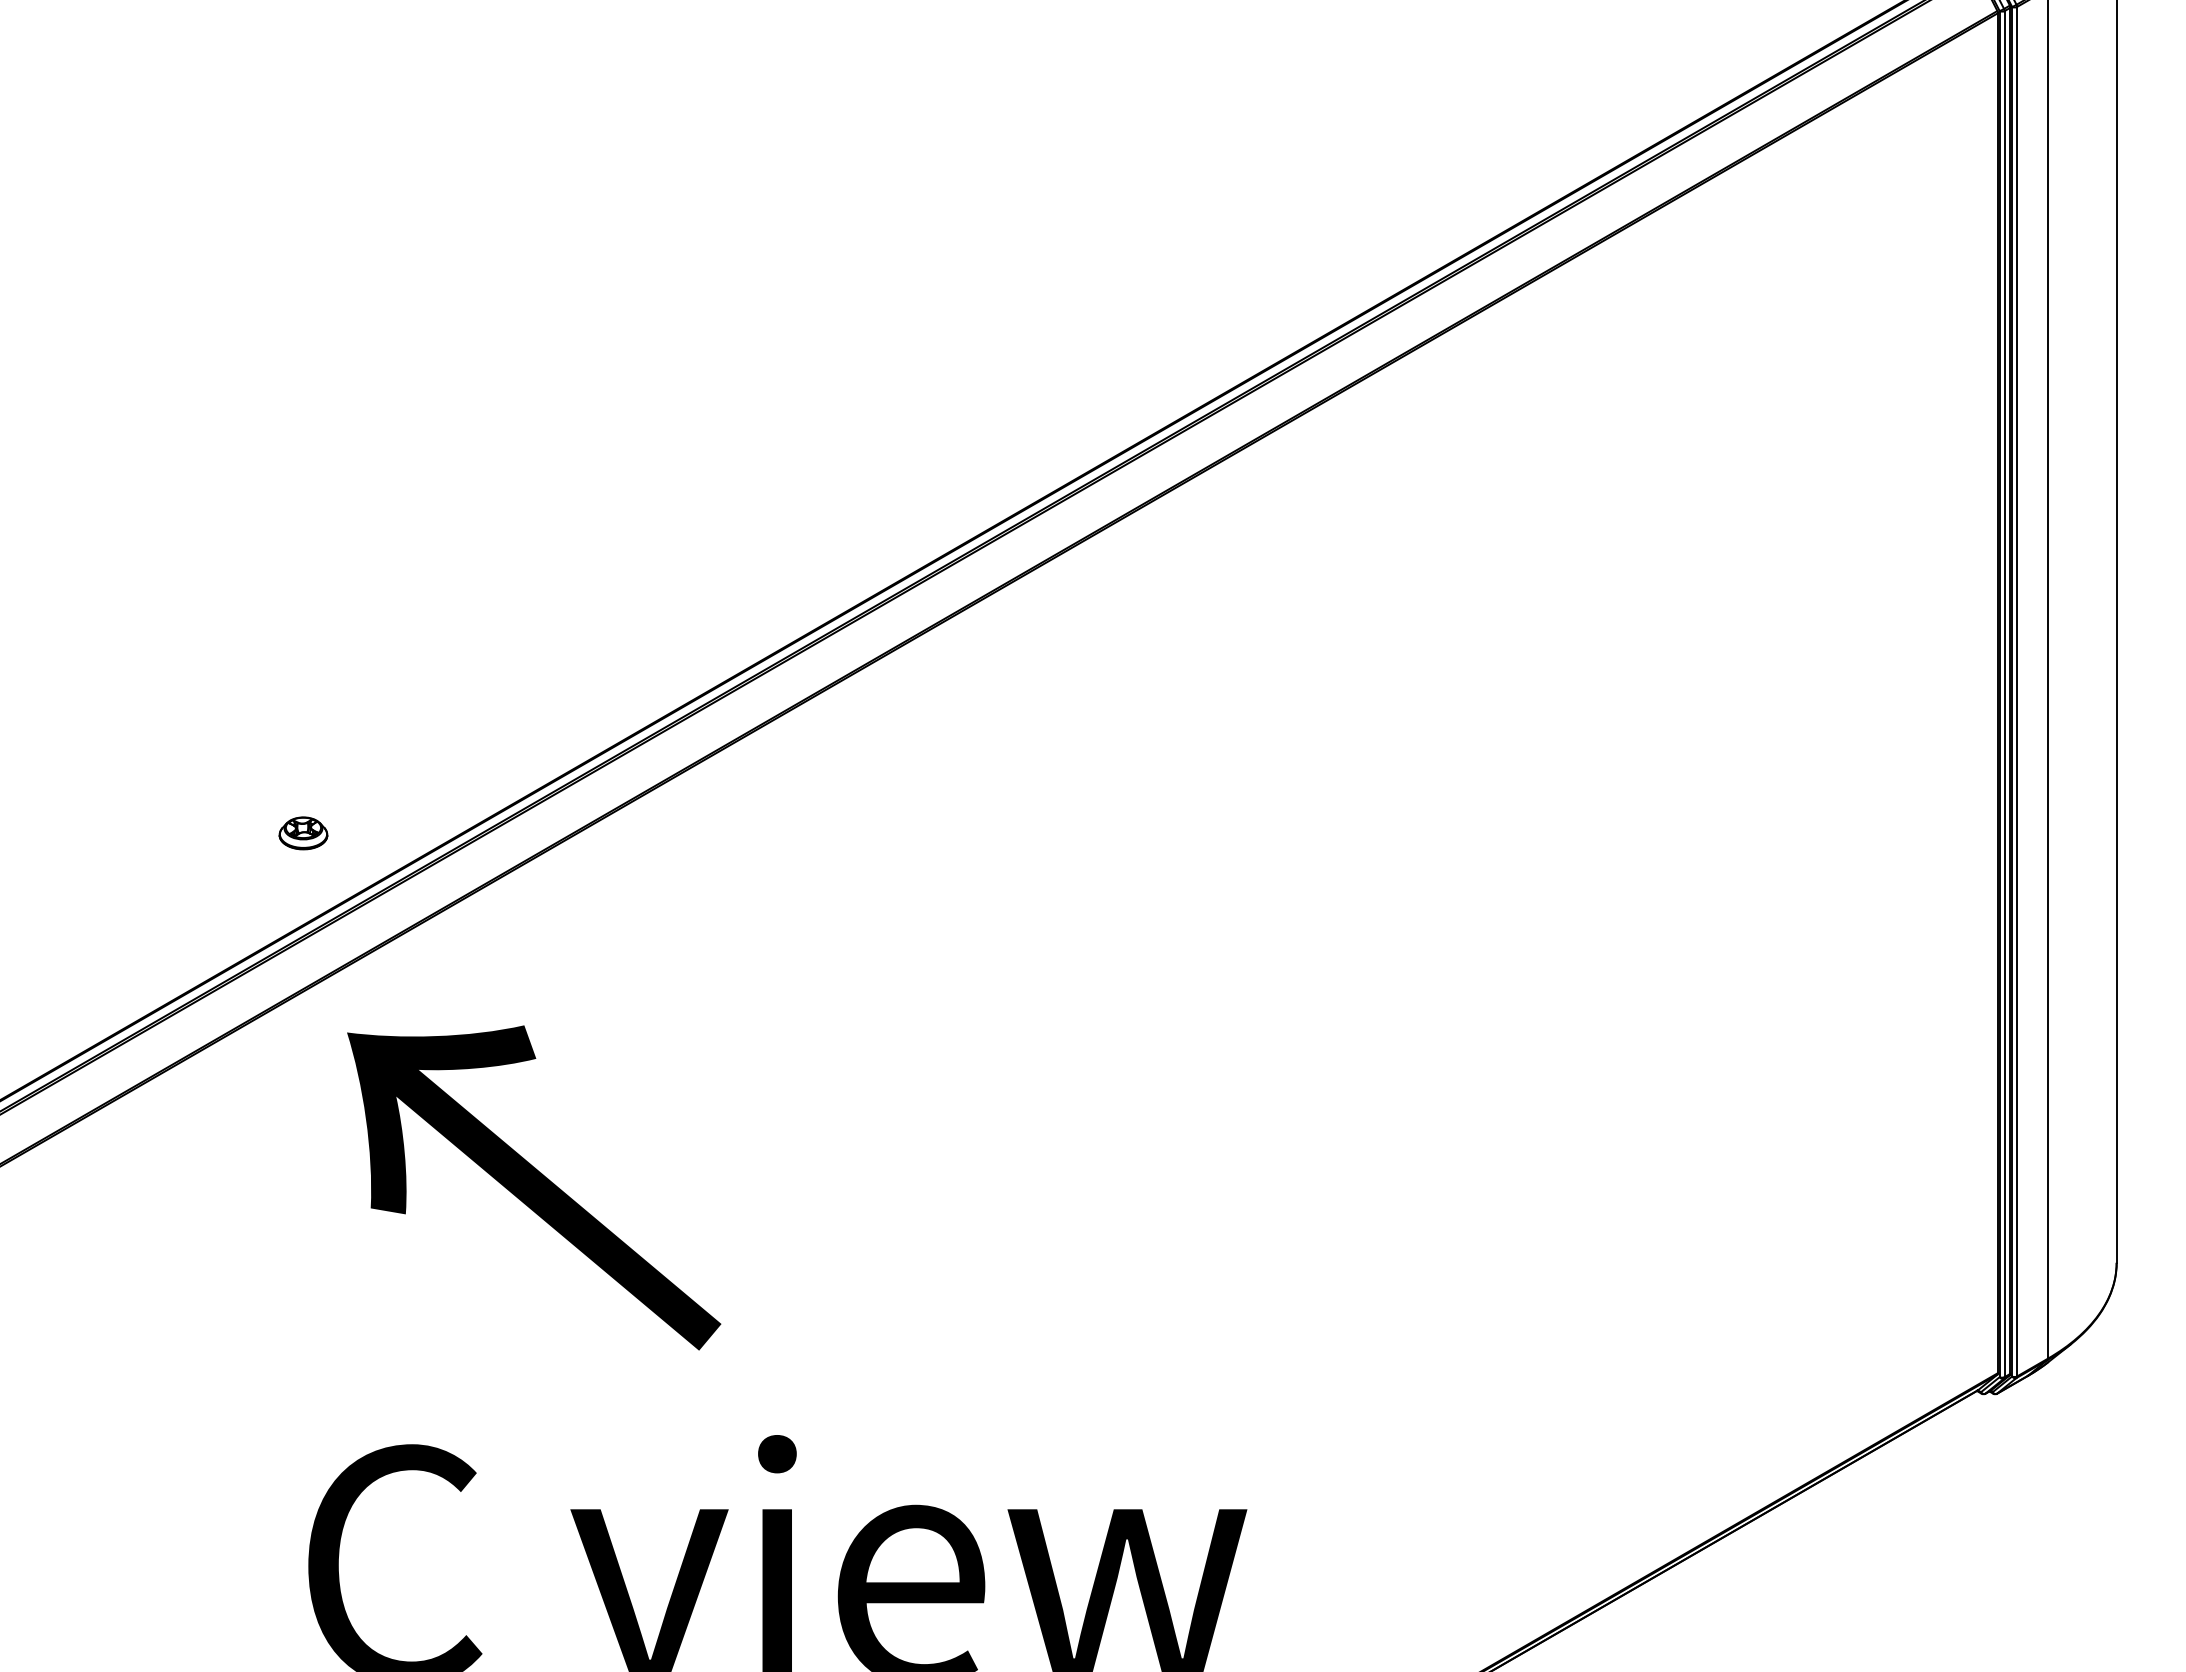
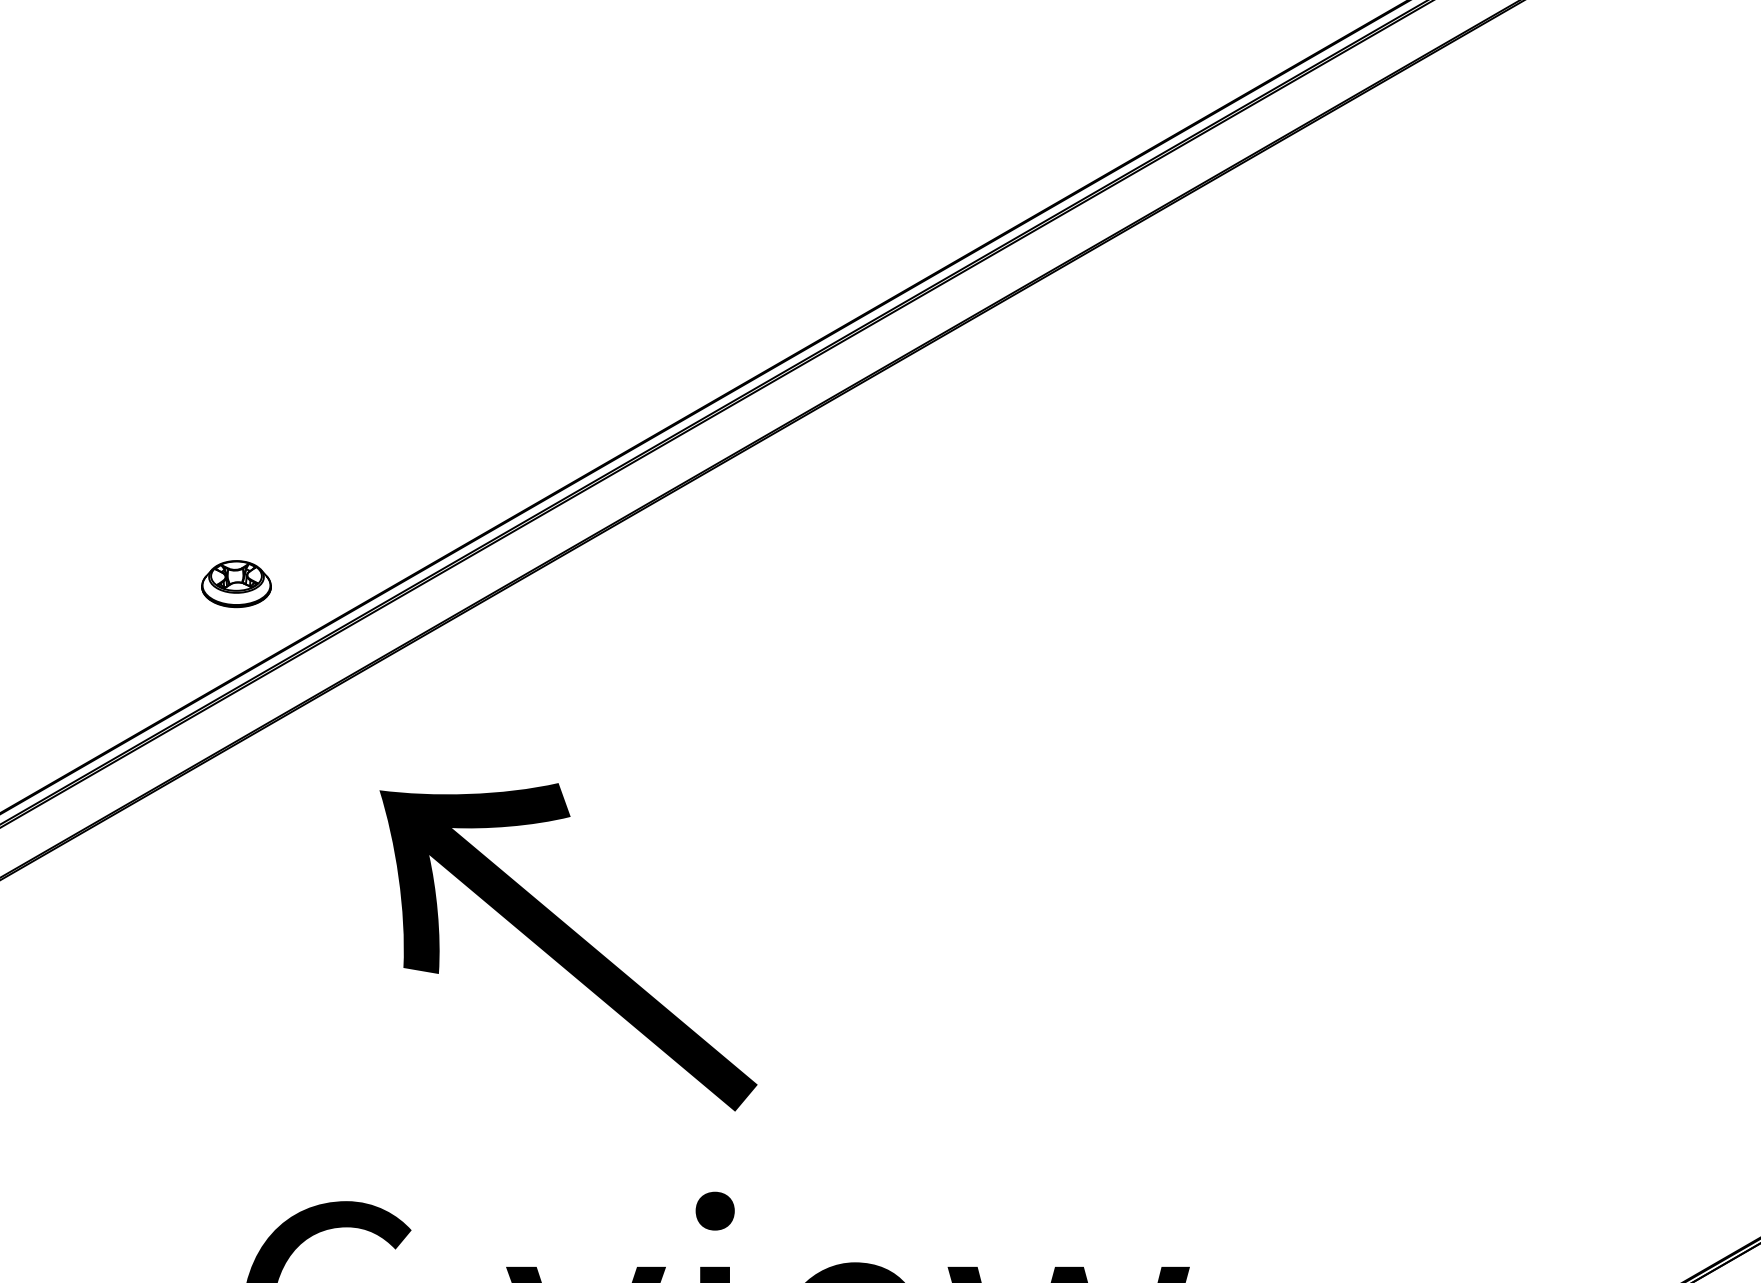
part: (303, 833) -> (236, 584), size x1.43
text: (534, 1187) -> (568, 946), moved

